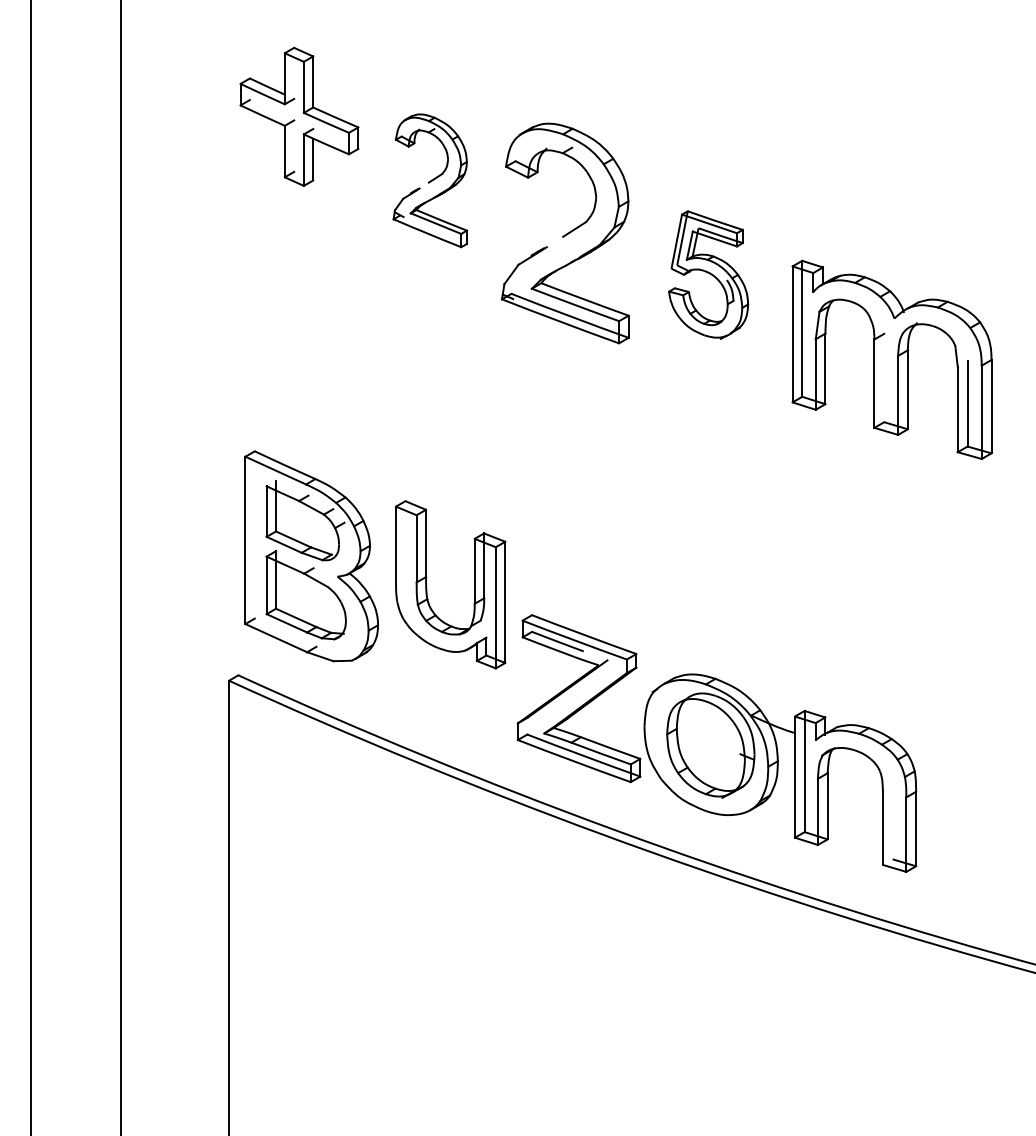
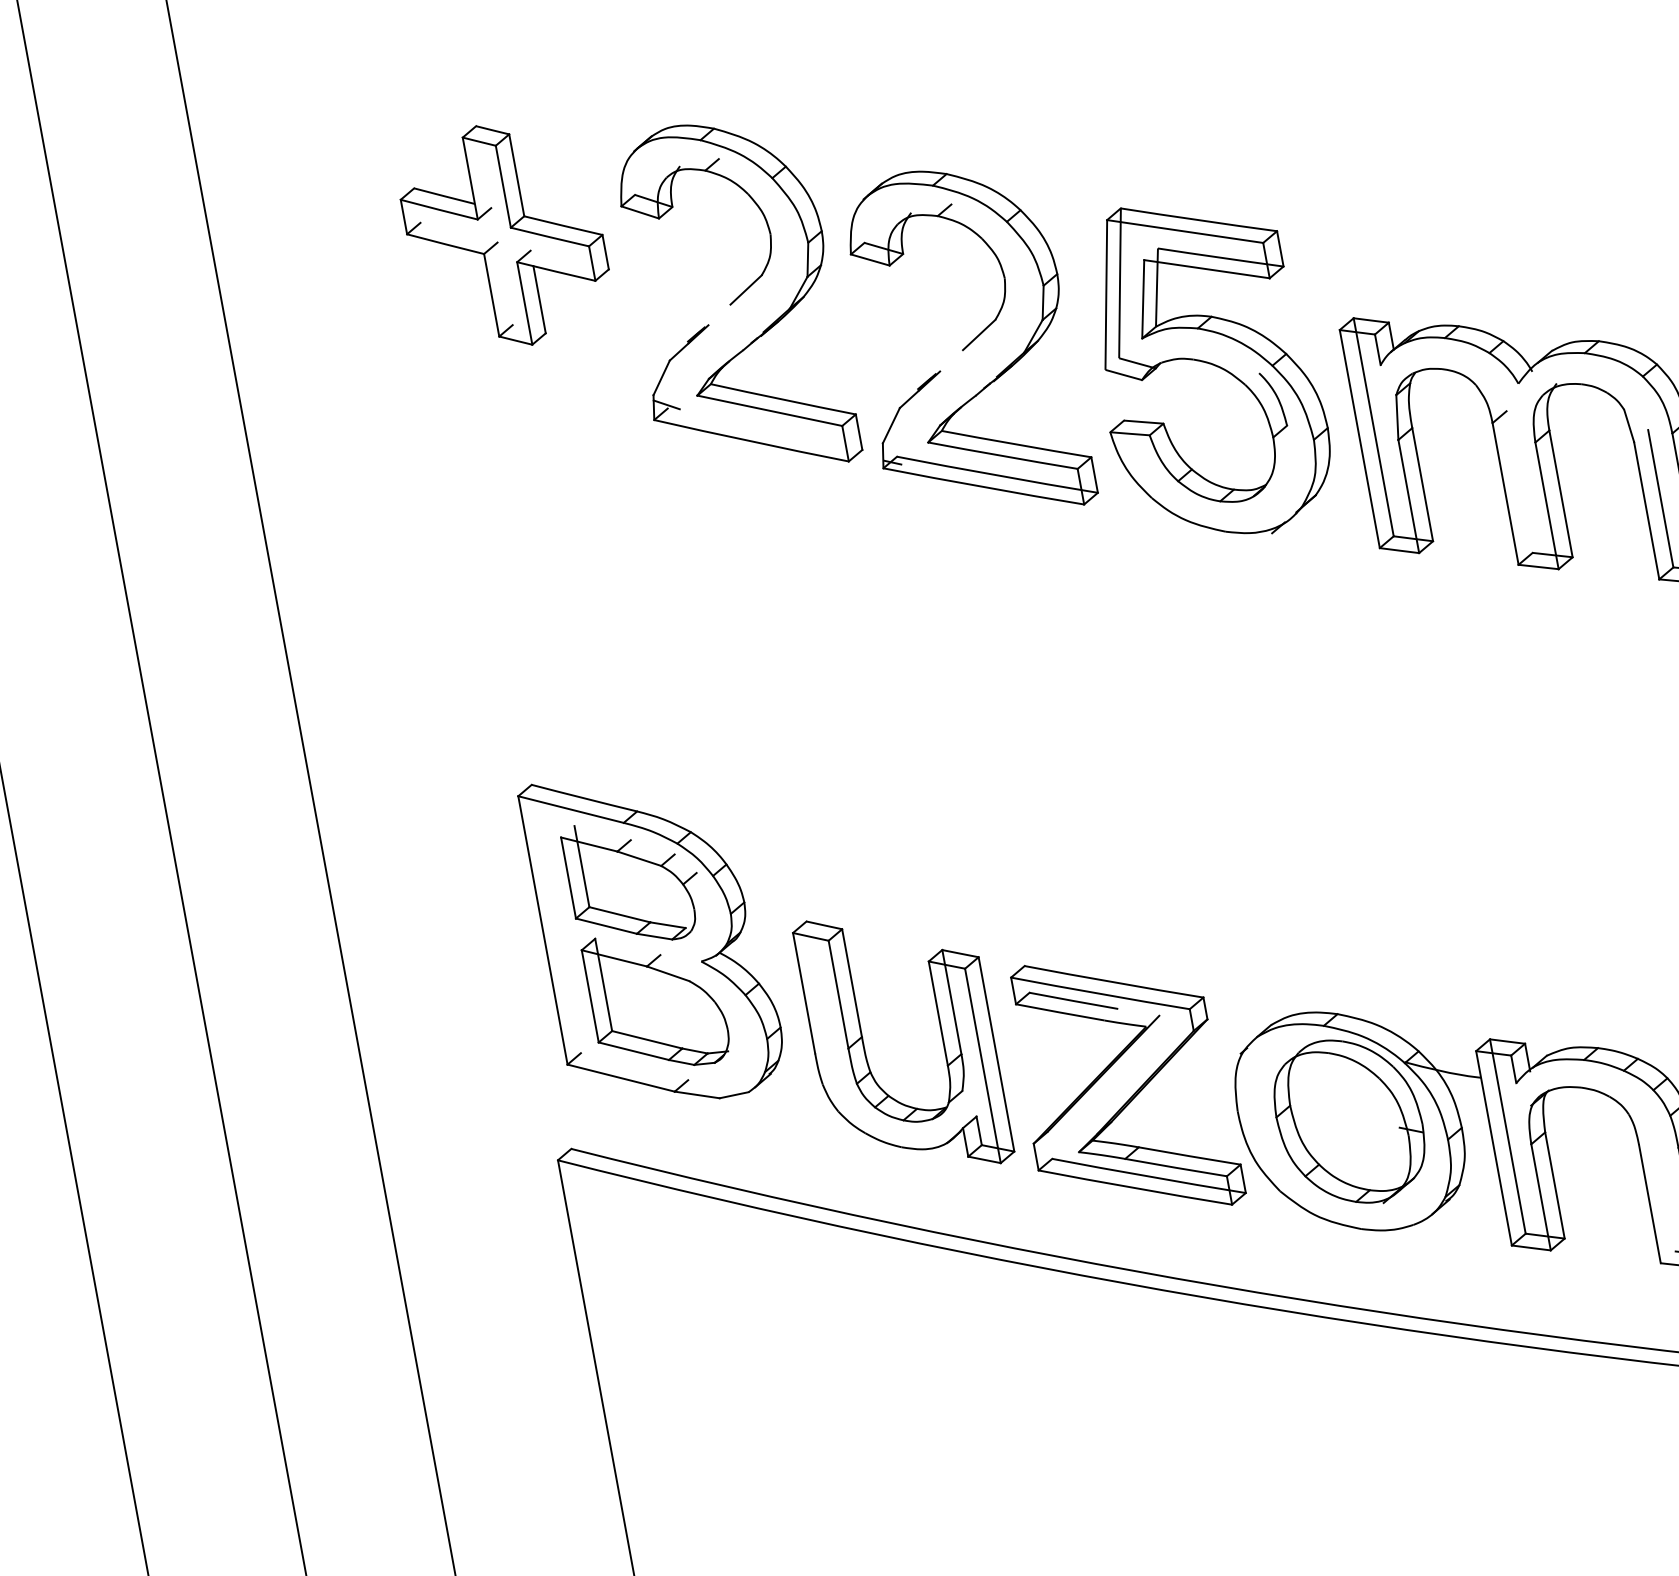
part: (430, 180) -> (733, 298), size x1.67
part: (708, 274) -> (1207, 367), size x1.67
part: (427, 586) -> (867, 1051), moved

